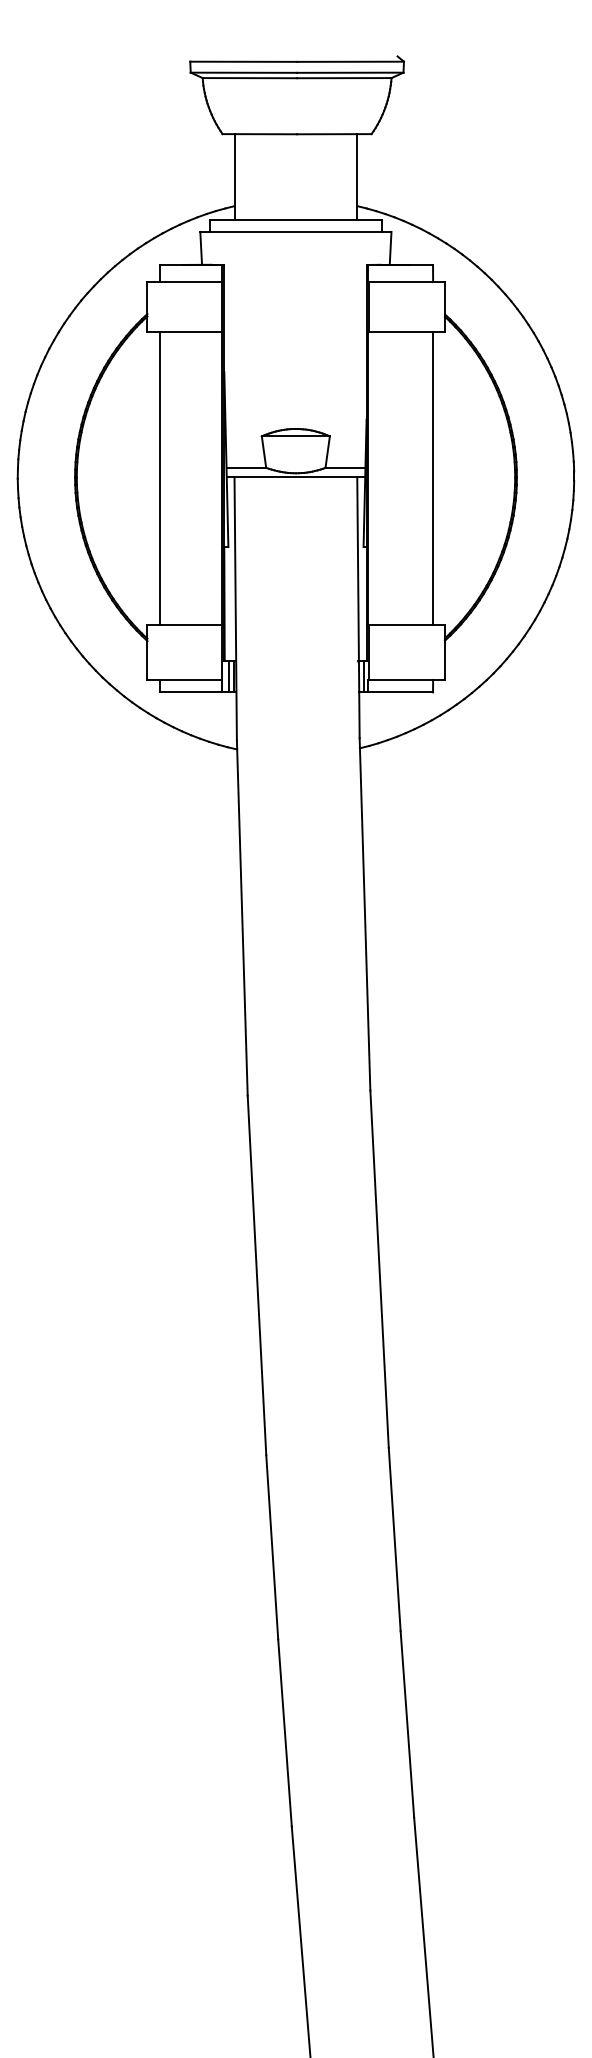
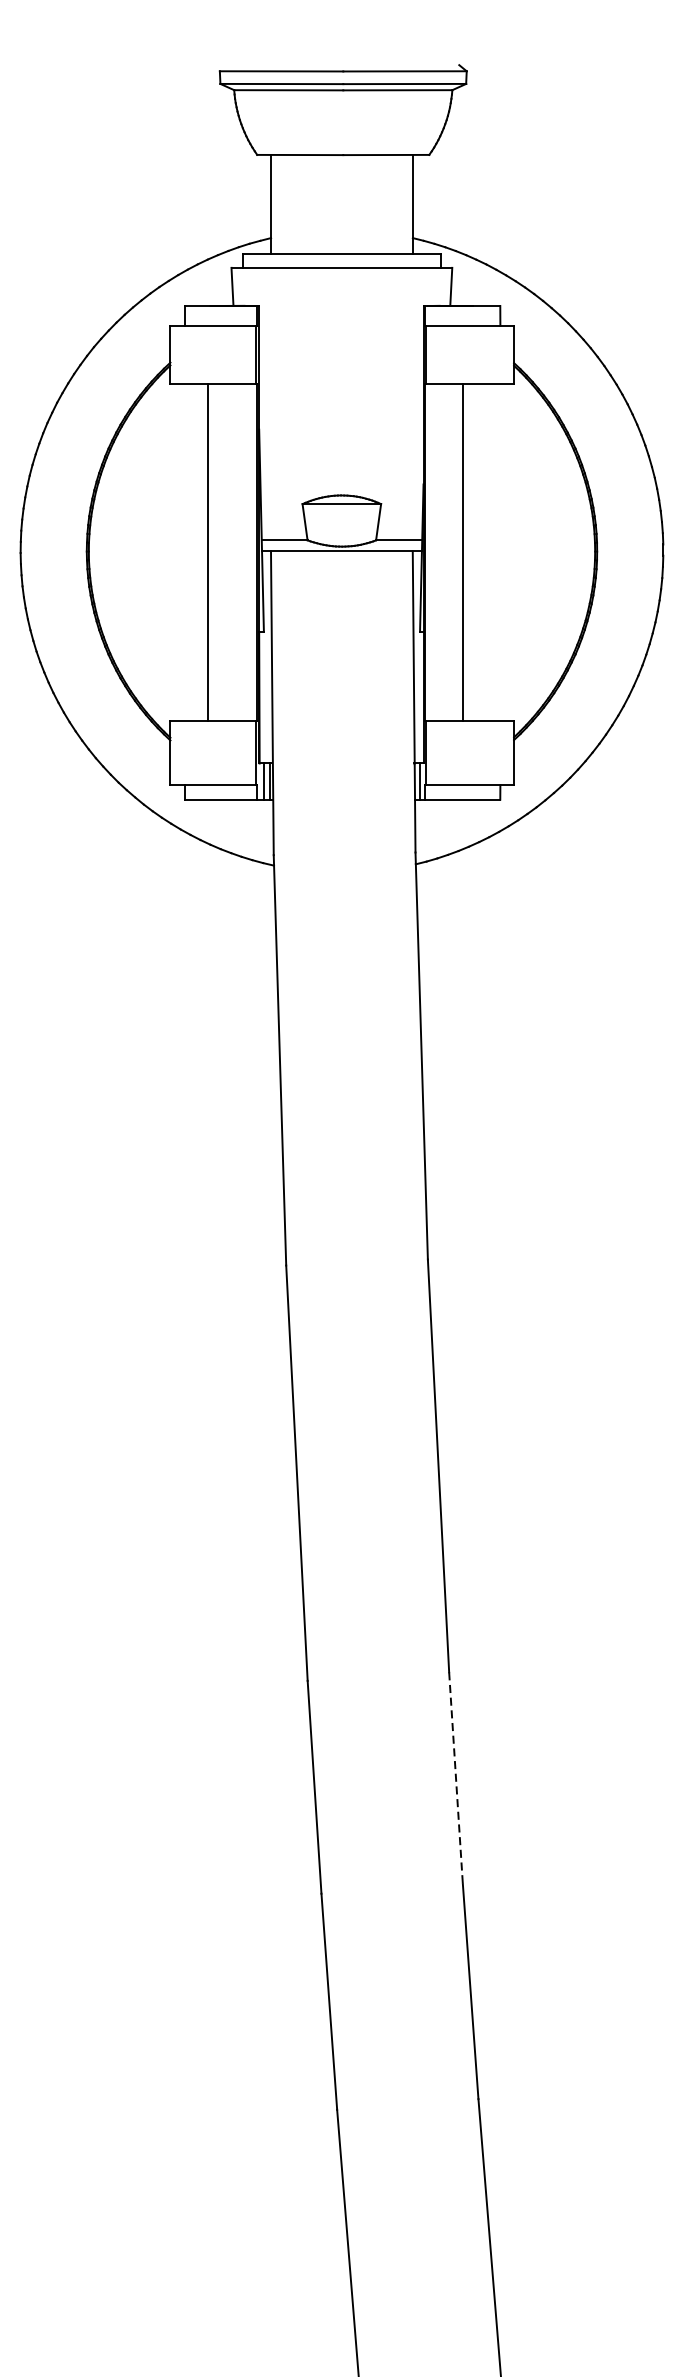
line: (159, 478) -> (207, 552), moved
line: (433, 478) -> (463, 552), moved
line: (394, 1539) -> (455, 1778), solid -> dashed

